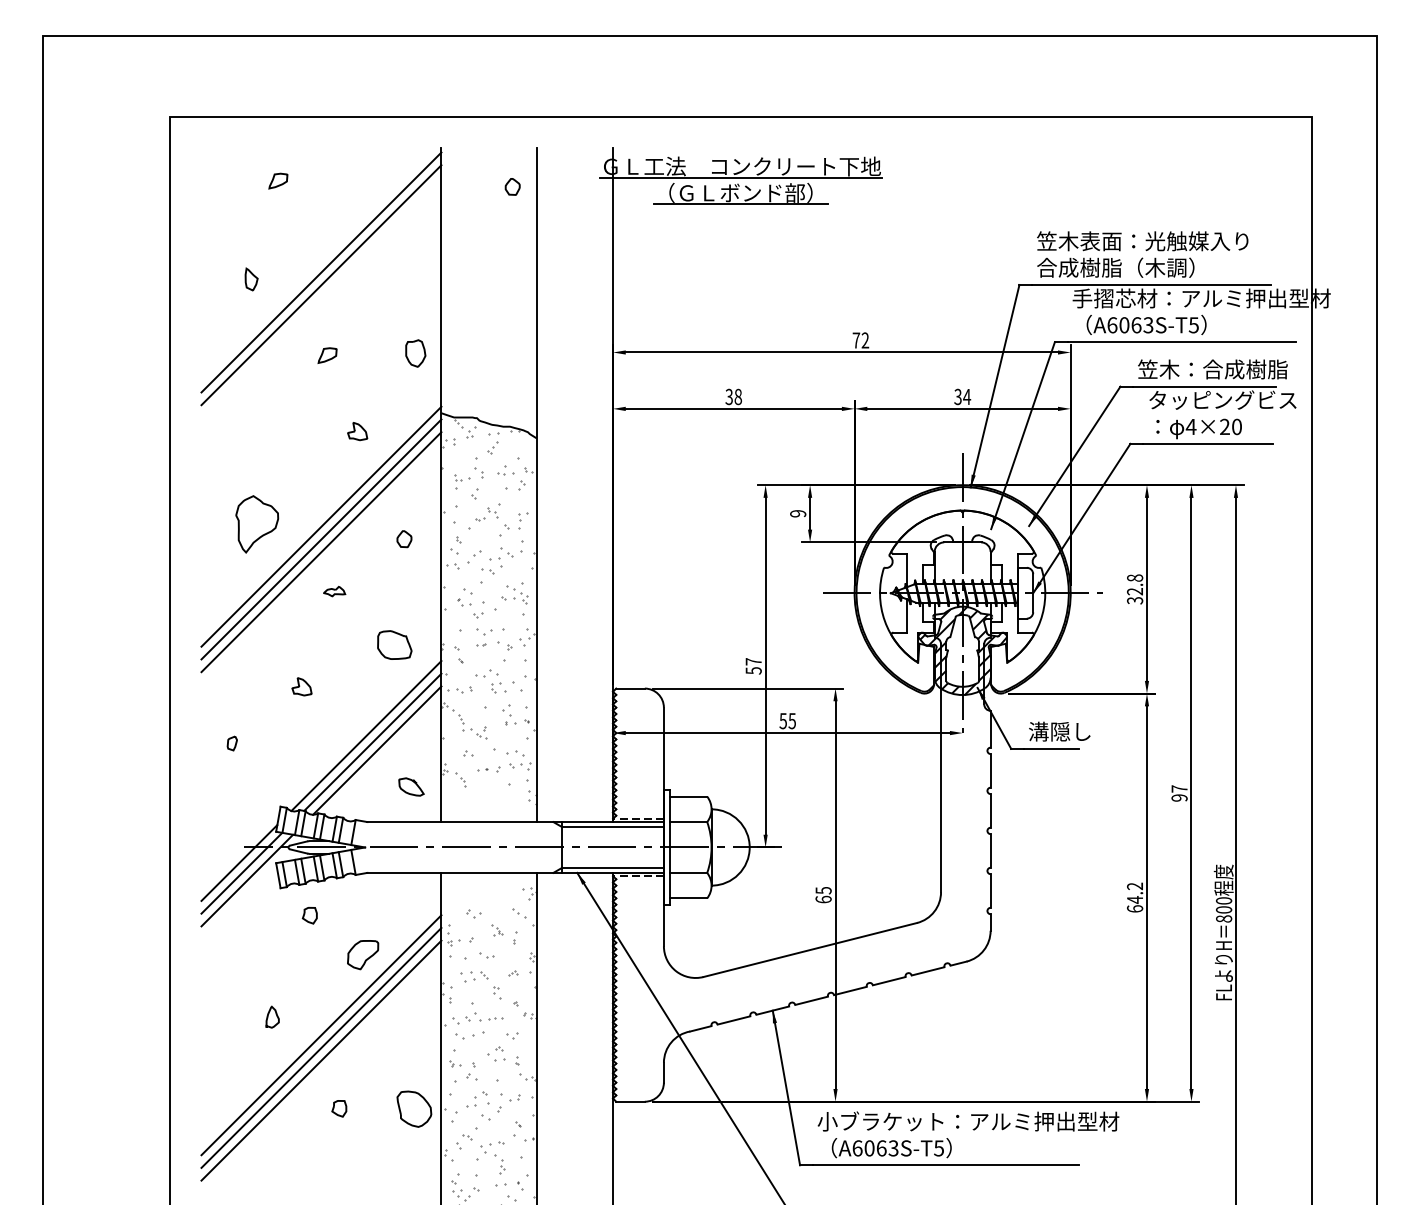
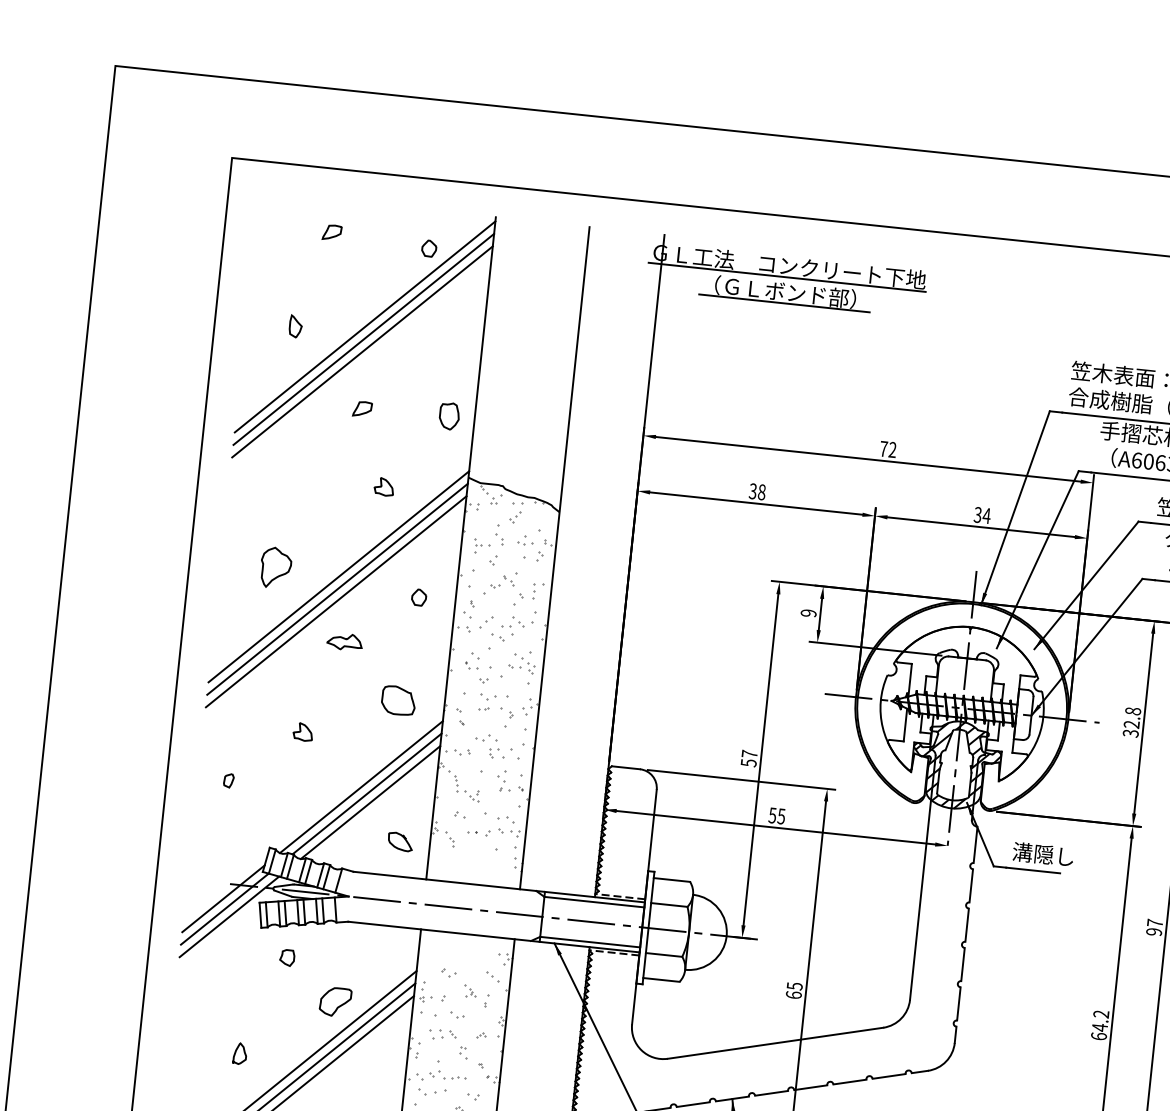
part: (512, 186) -> (429, 248), moved
line: (321, 297) -> (362, 351), added
part: (256, 524) -> (275, 567), size x0.71
part: (334, 591) -> (344, 641), size x1.67

